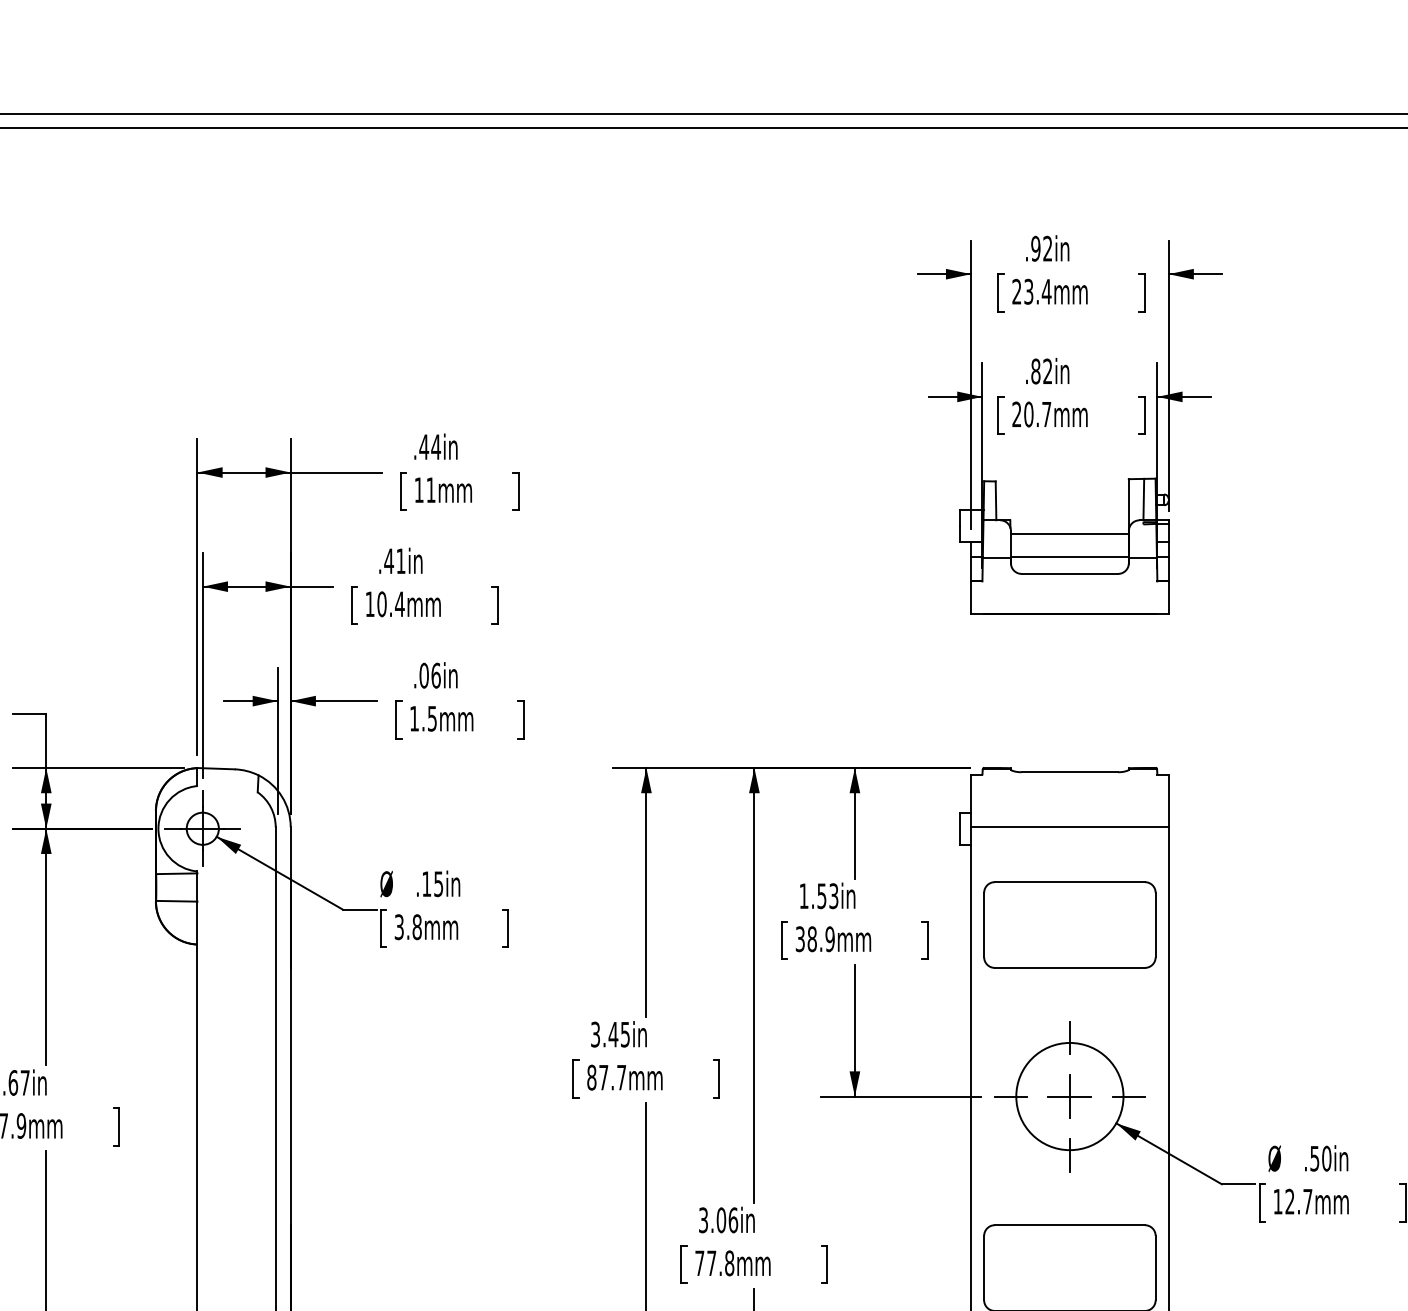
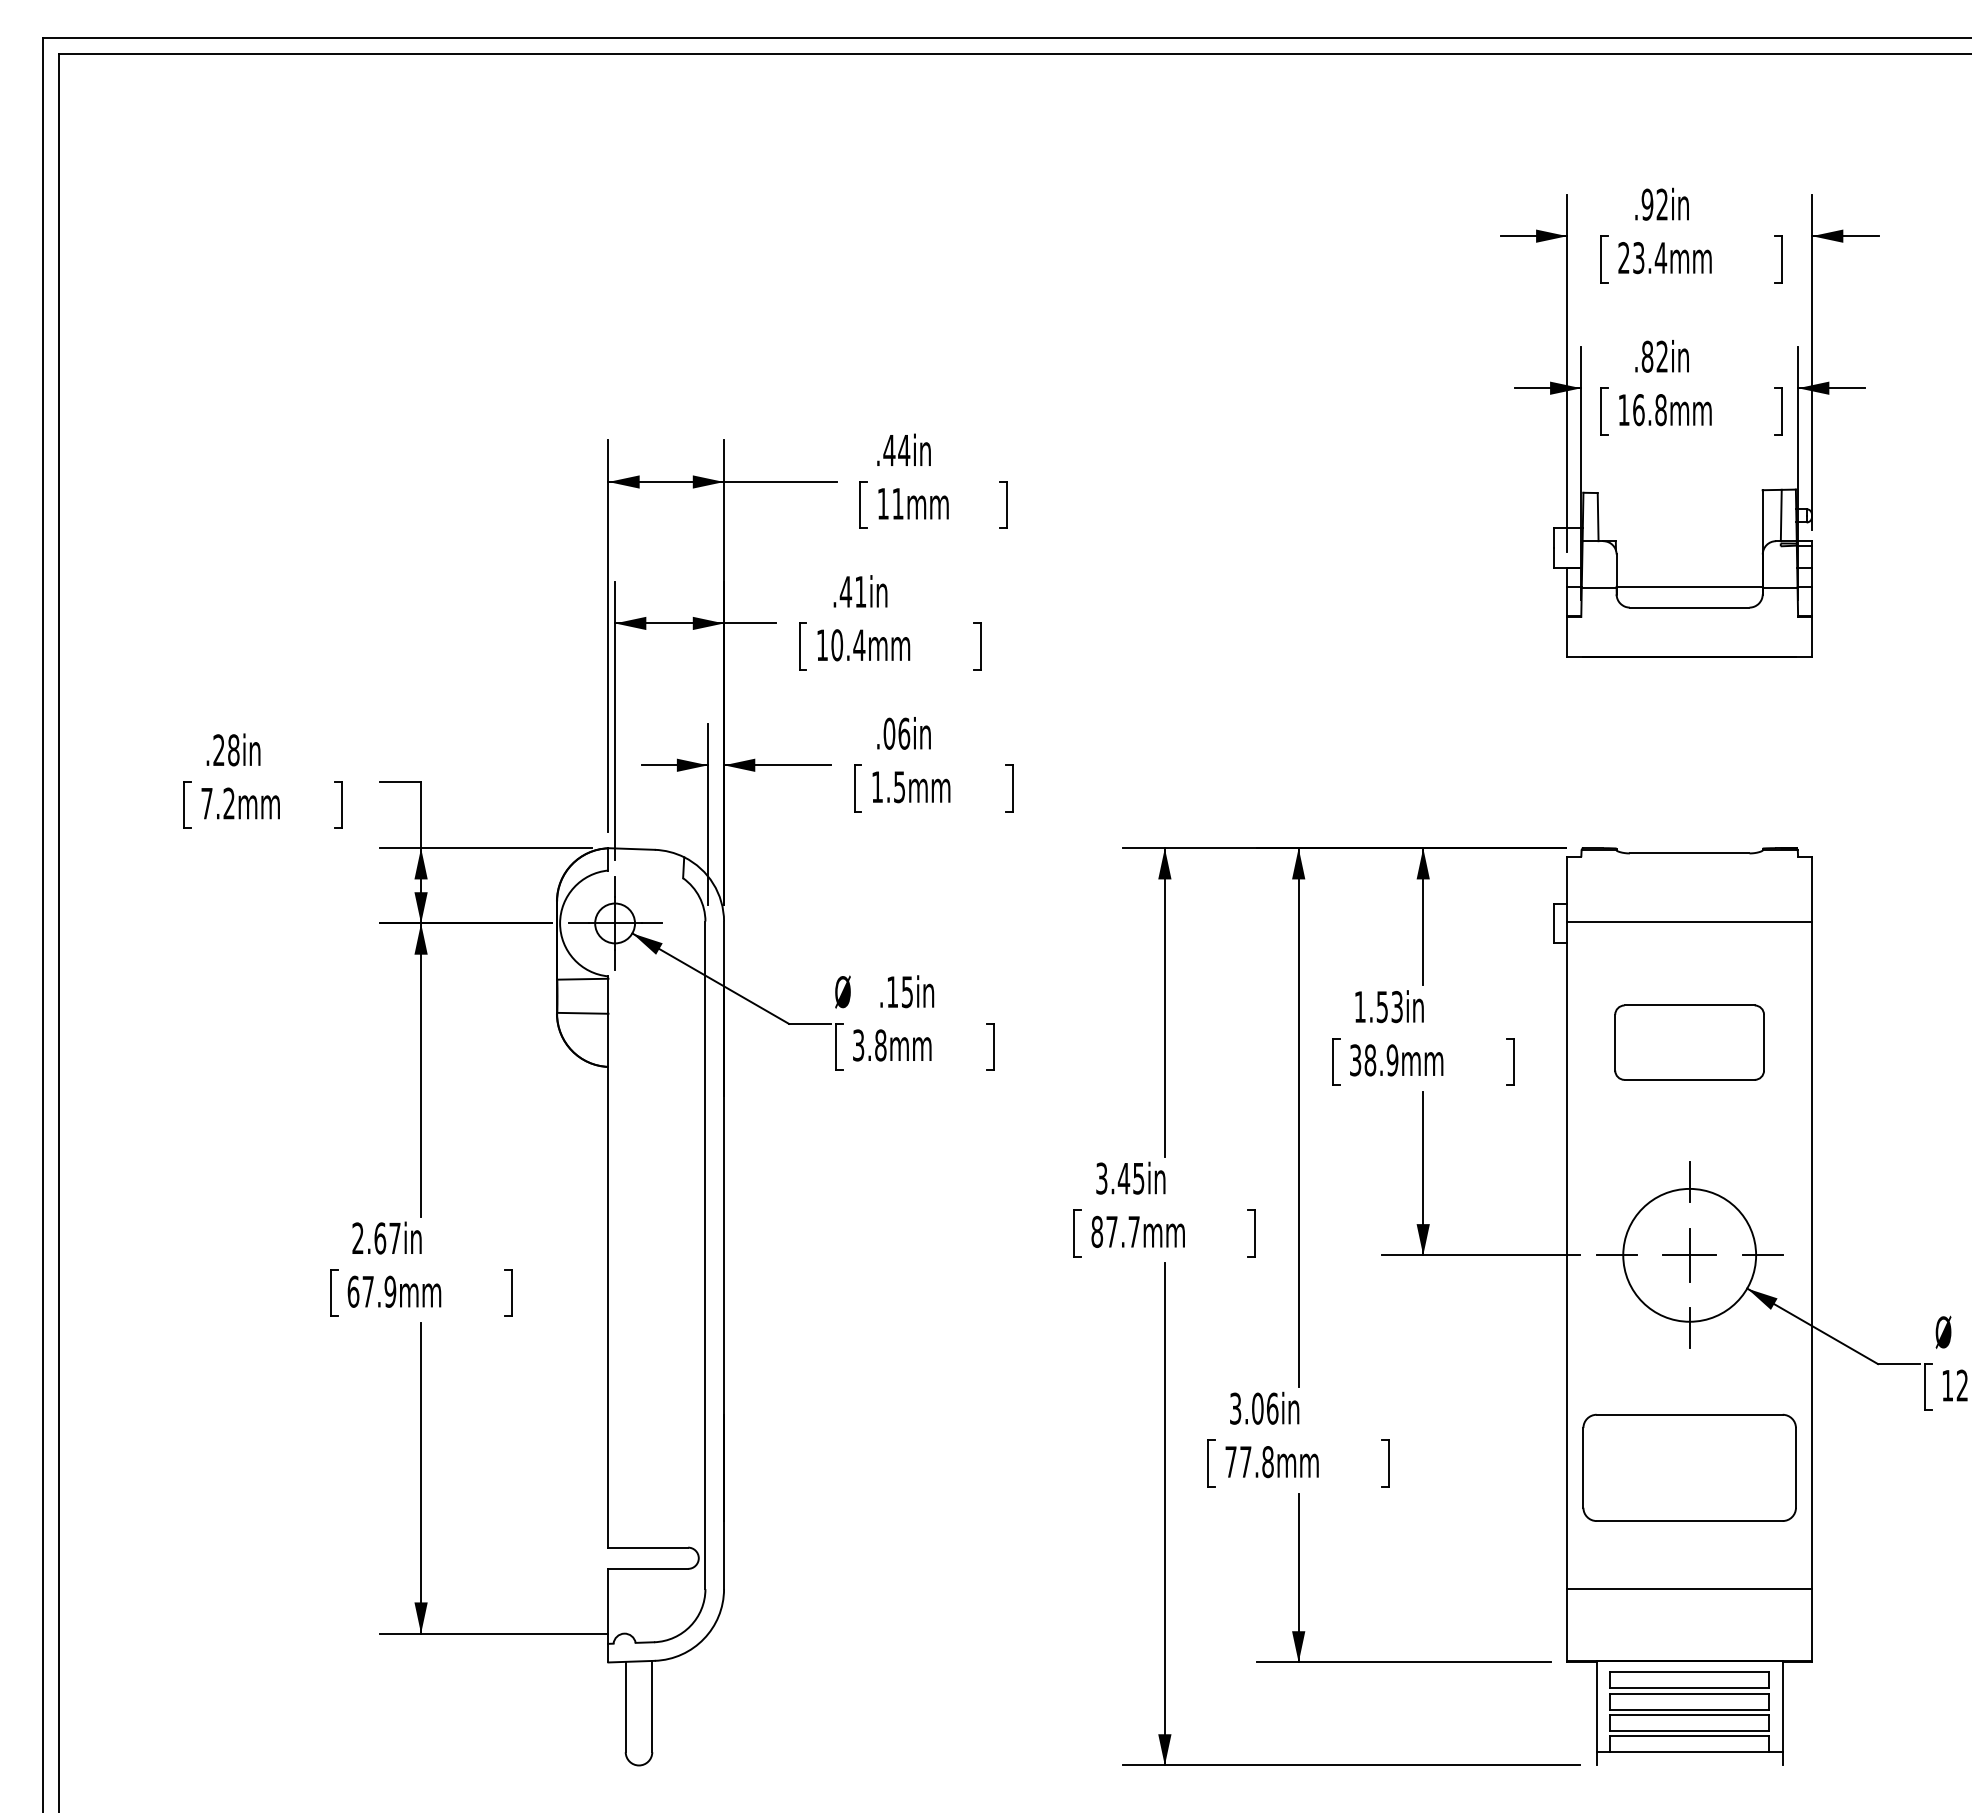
text: (1031, 414) -> (1642, 410), 20.7mm -> 16.8mm
line: (1069, 534) -> (1689, 558), removed
part: (1069, 924) -> (1689, 1042), size x0.7

